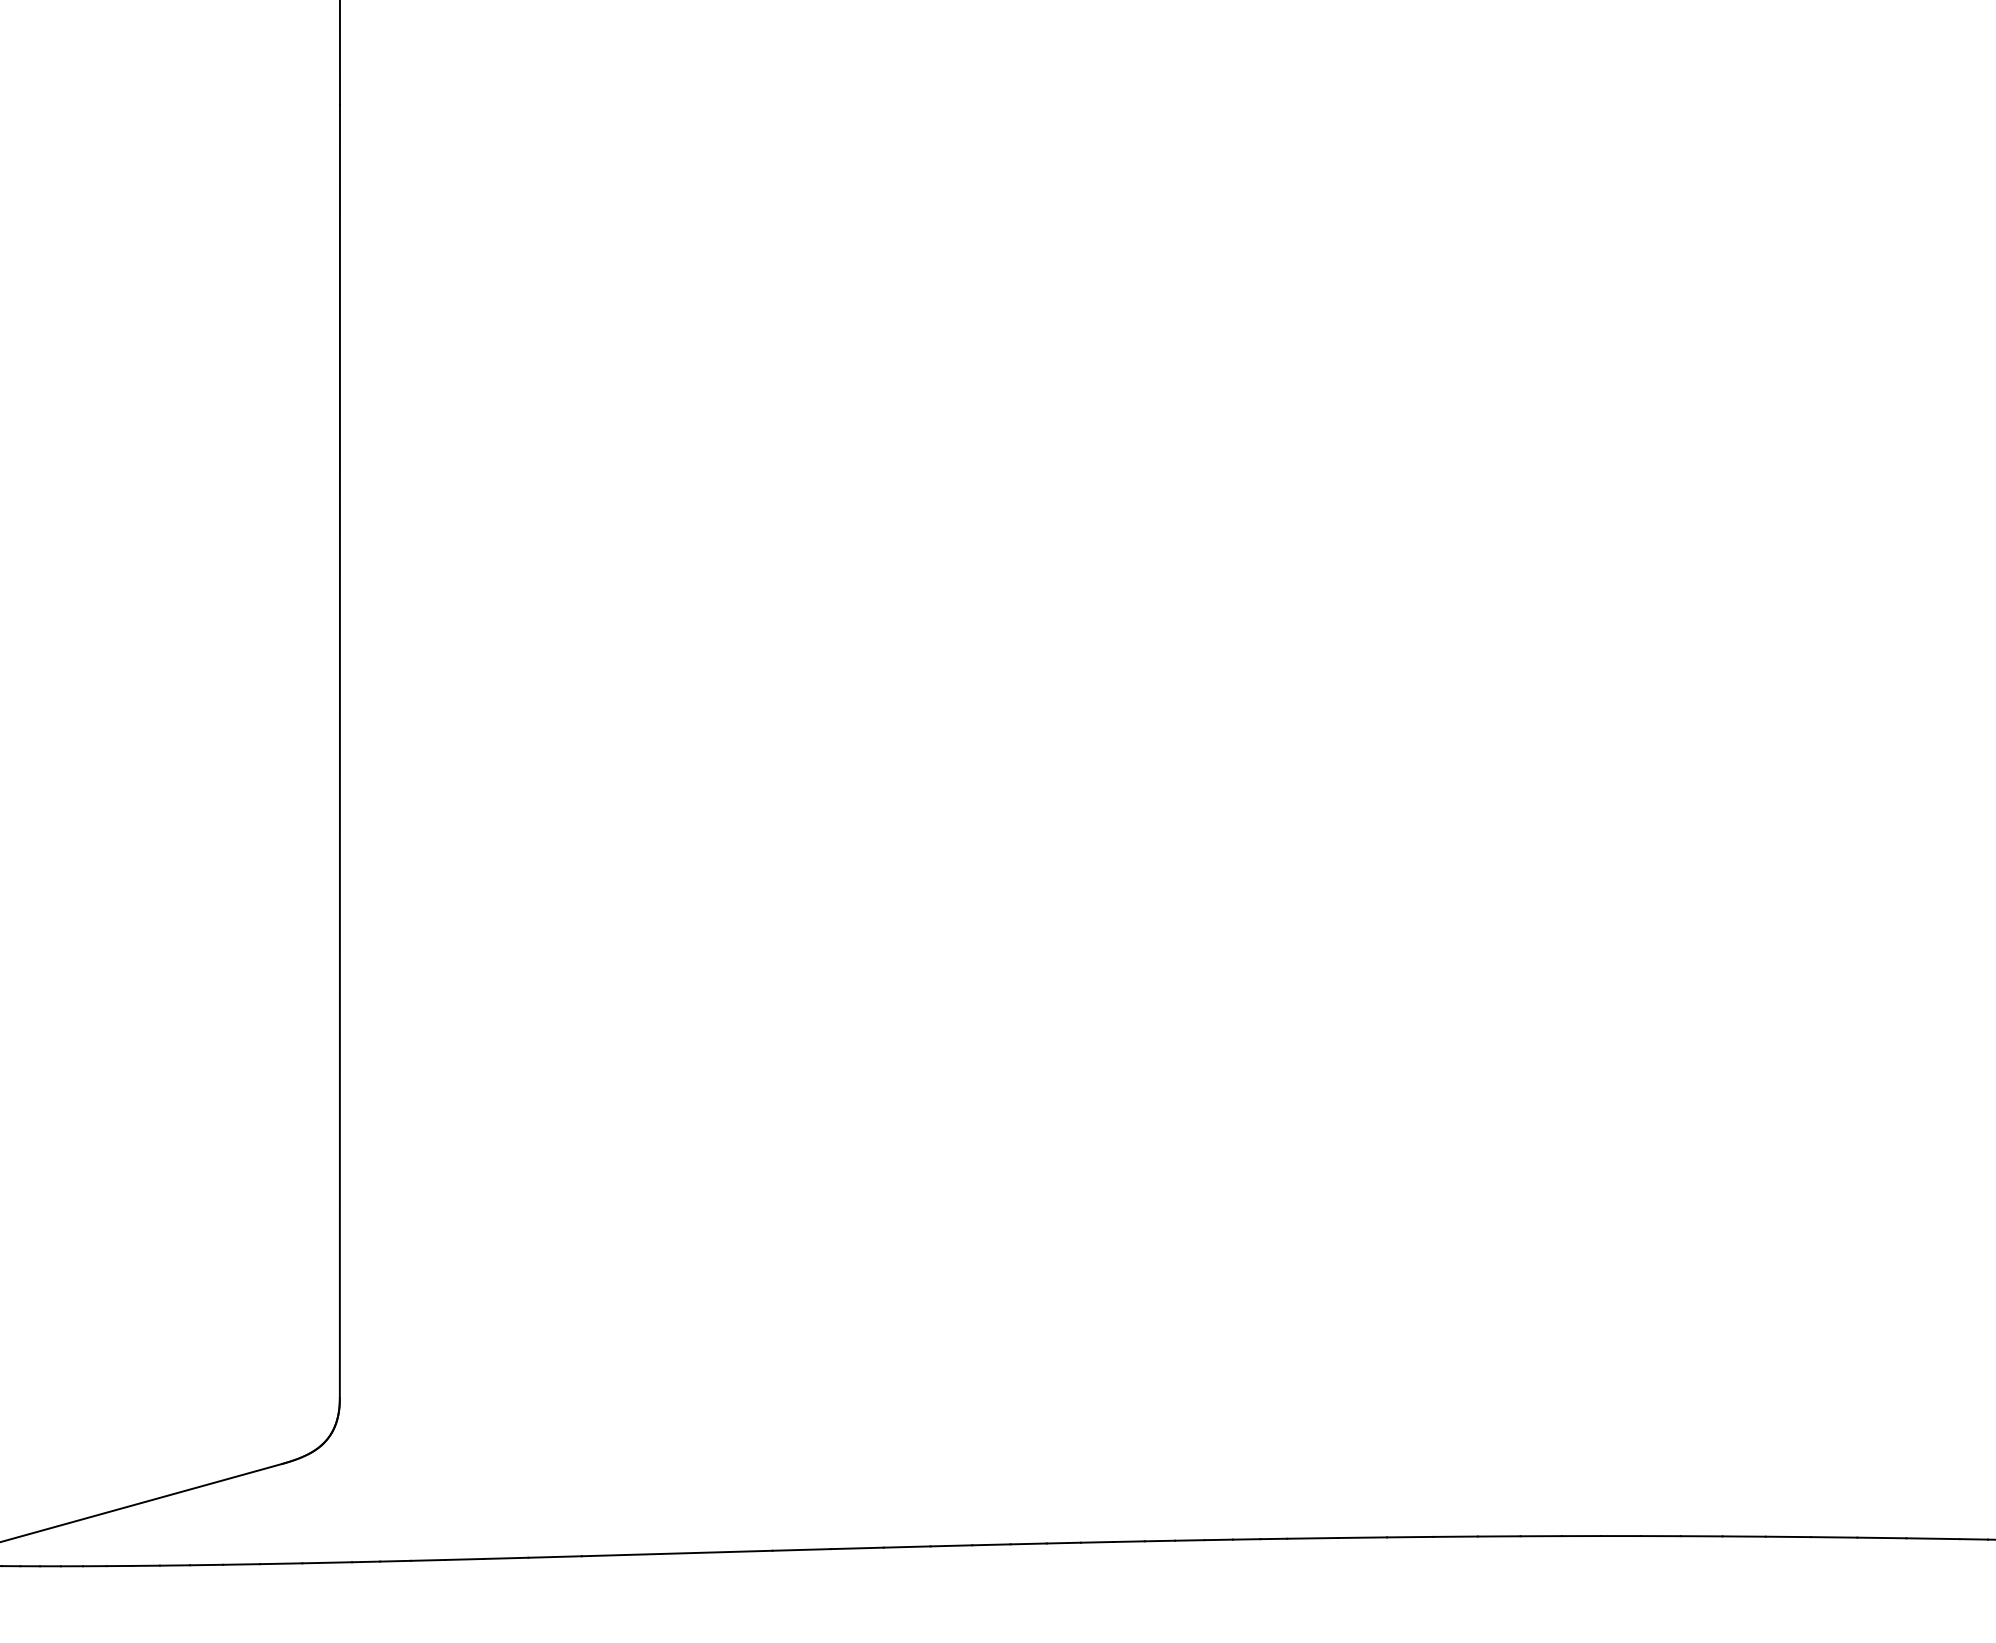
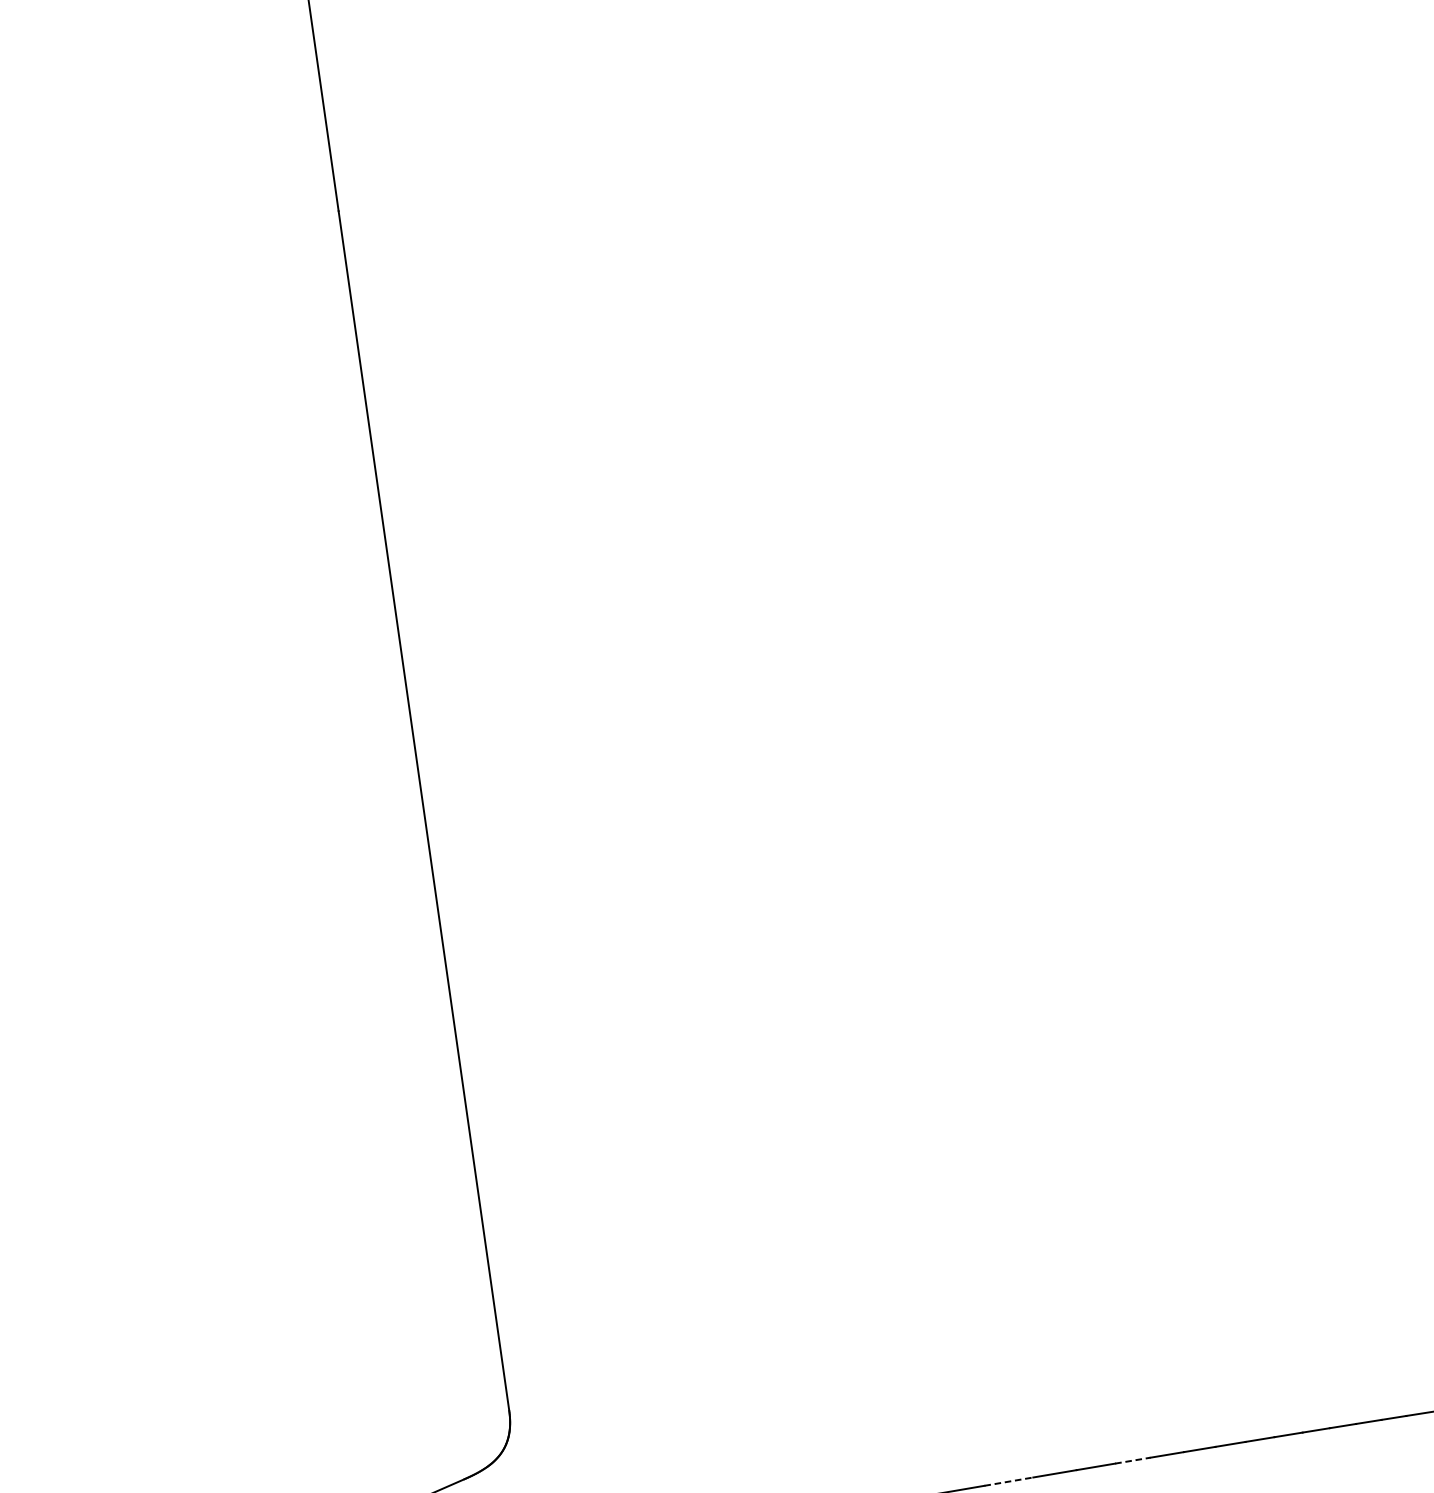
line: (992, 1544) -> (1133, 1460), solid -> dashed
line: (857, 1548) -> (1009, 1481), solid -> dashed

